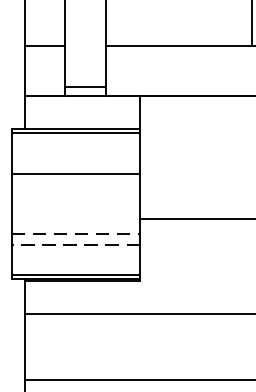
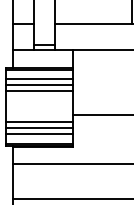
line: (75, 151) -> (39, 79), added
line: (75, 163) -> (39, 85), added
line: (75, 234) -> (39, 122), dashed -> solid
line: (75, 245) -> (39, 128), dashed -> solid
line: (75, 257) -> (39, 134), added

